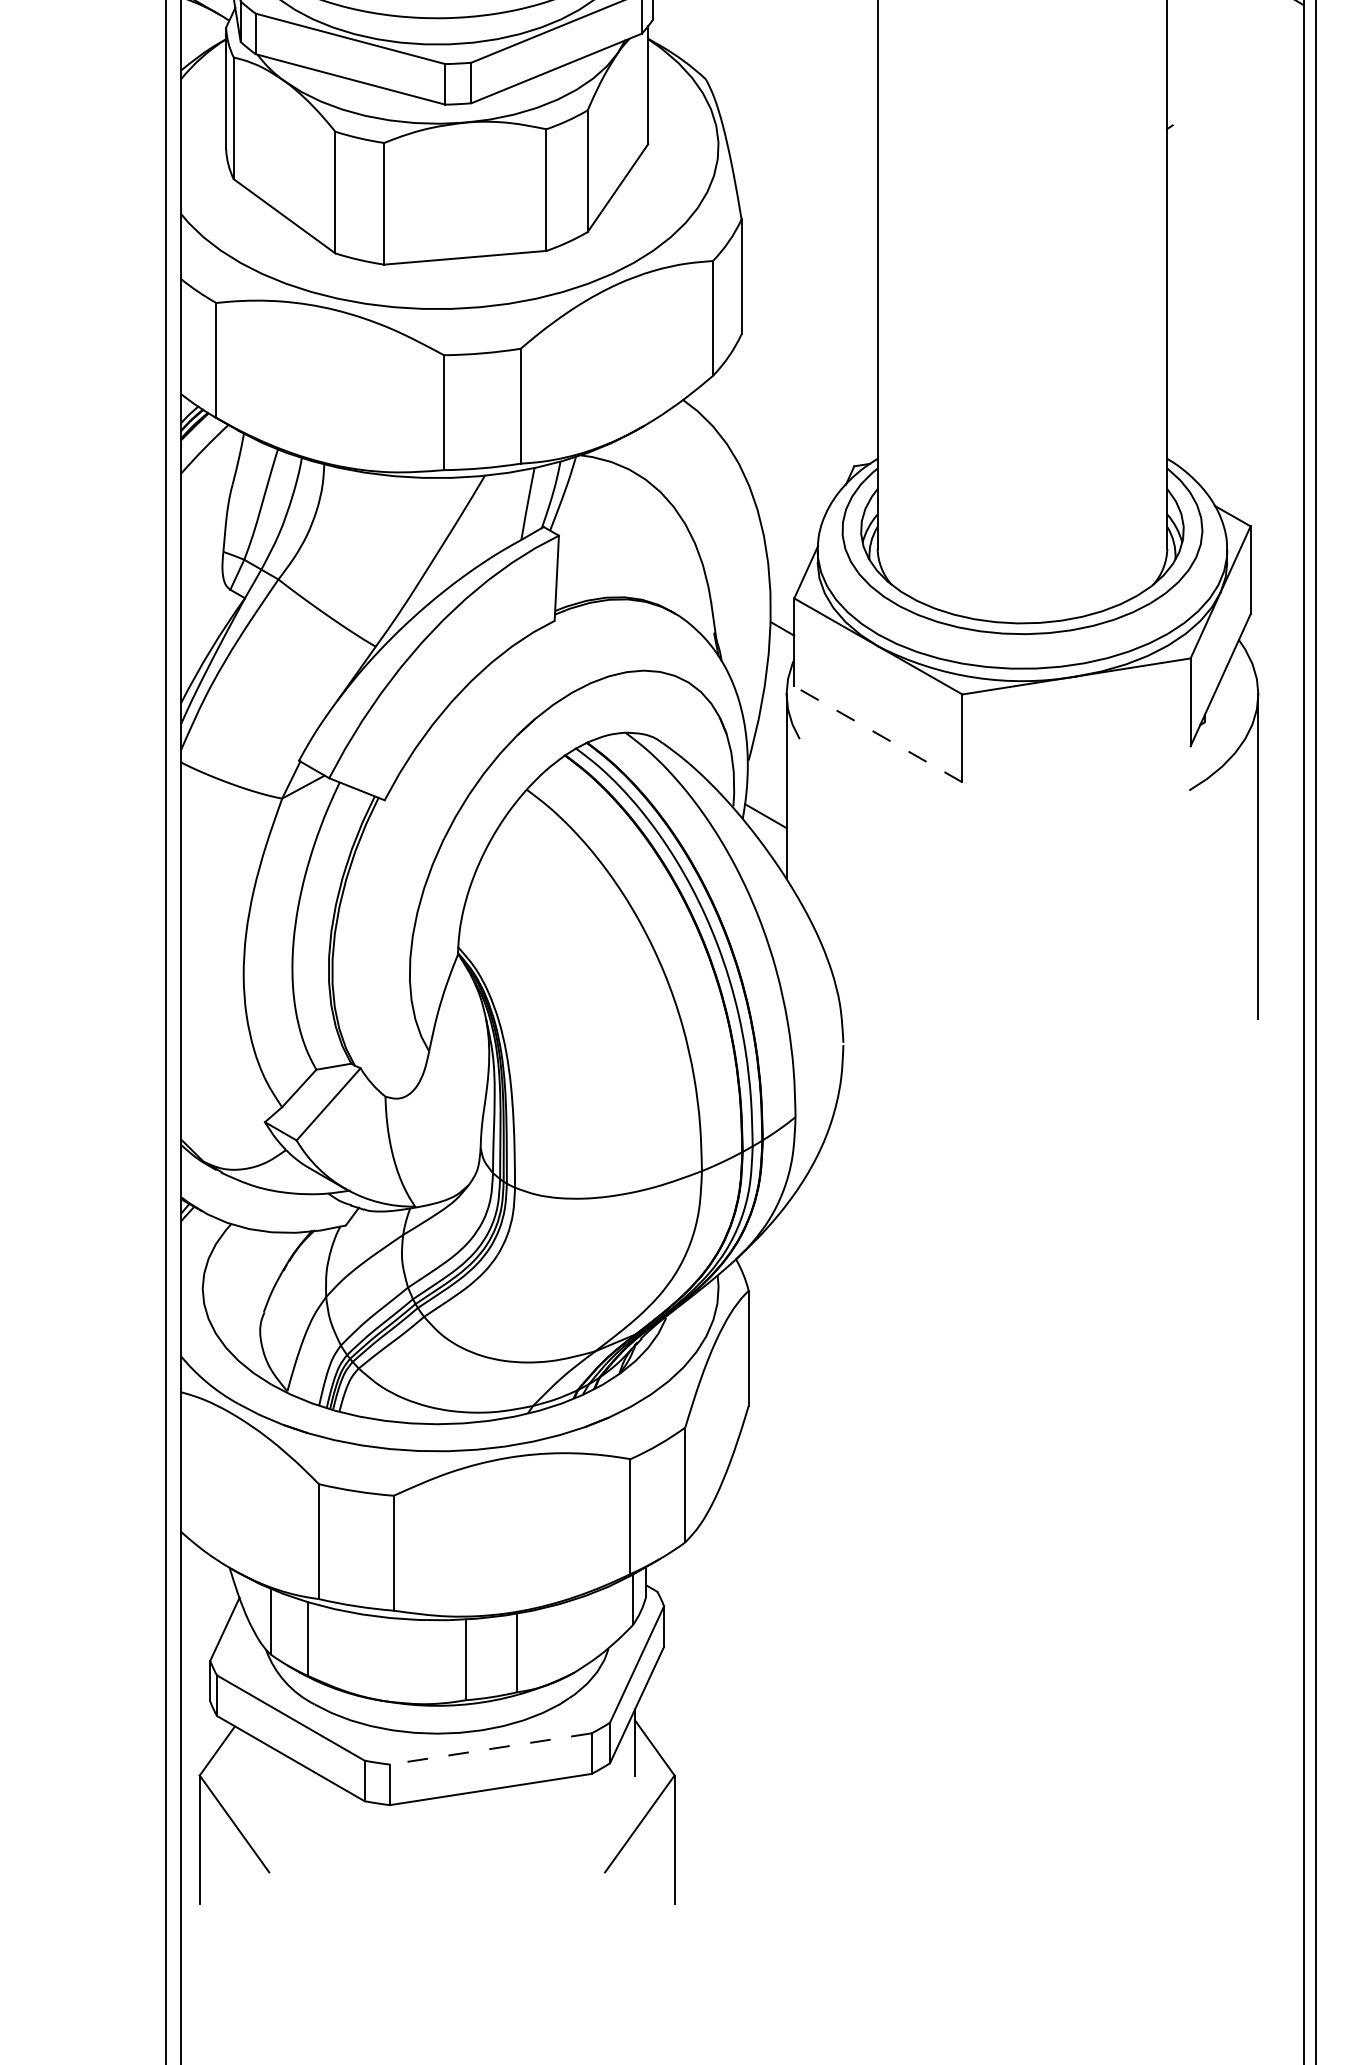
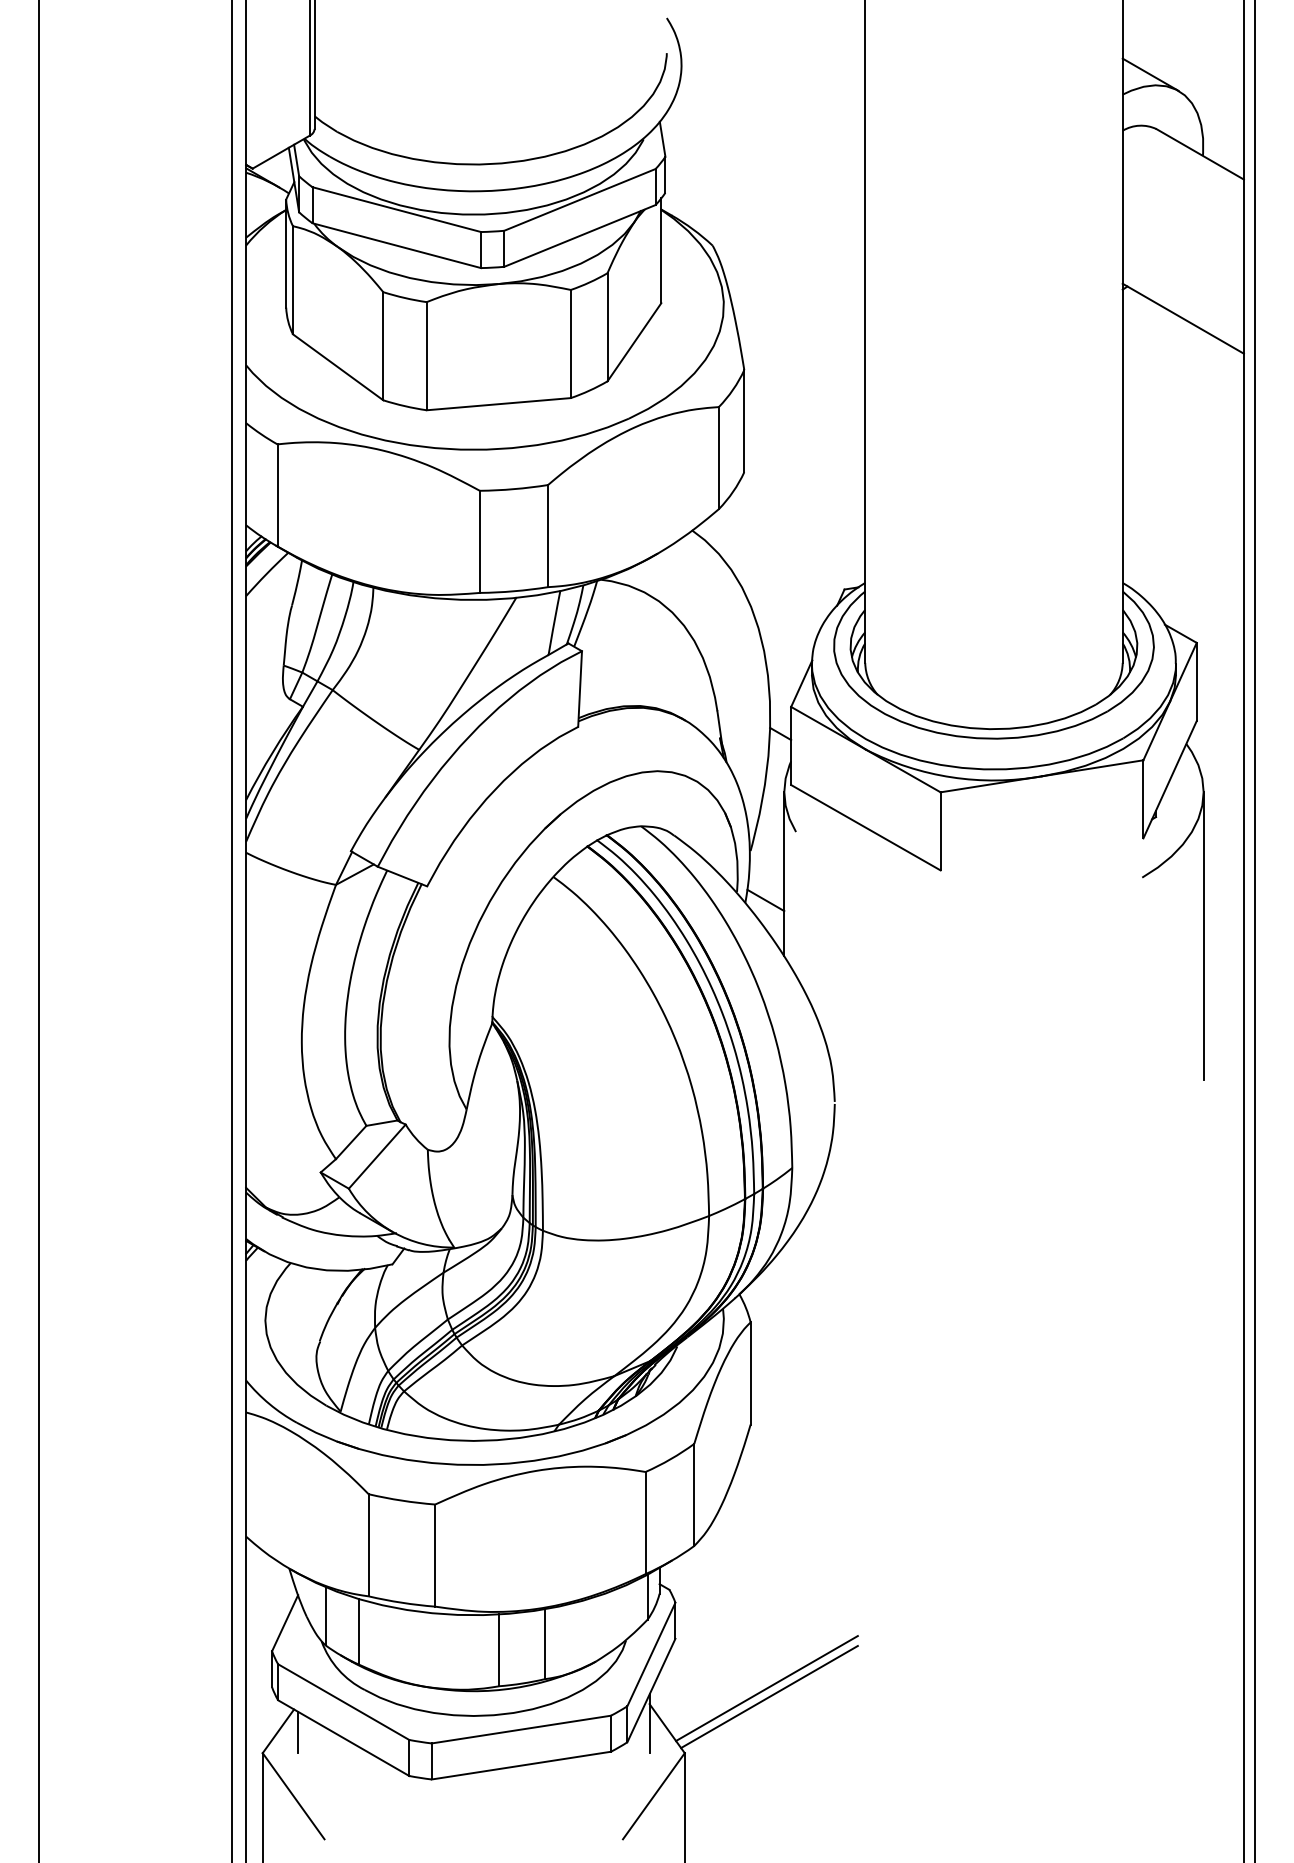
line: (1234, 161) -> (1182, 318), added
line: (877, 734) -> (865, 827), dashed -> solid
line: (766, 1702) -> (766, 1688), added
line: (769, 1711) -> (769, 1696), added
line: (490, 1748) -> (521, 1729), dashed -> solid
line: (238, 1752) -> (297, 1732), added

